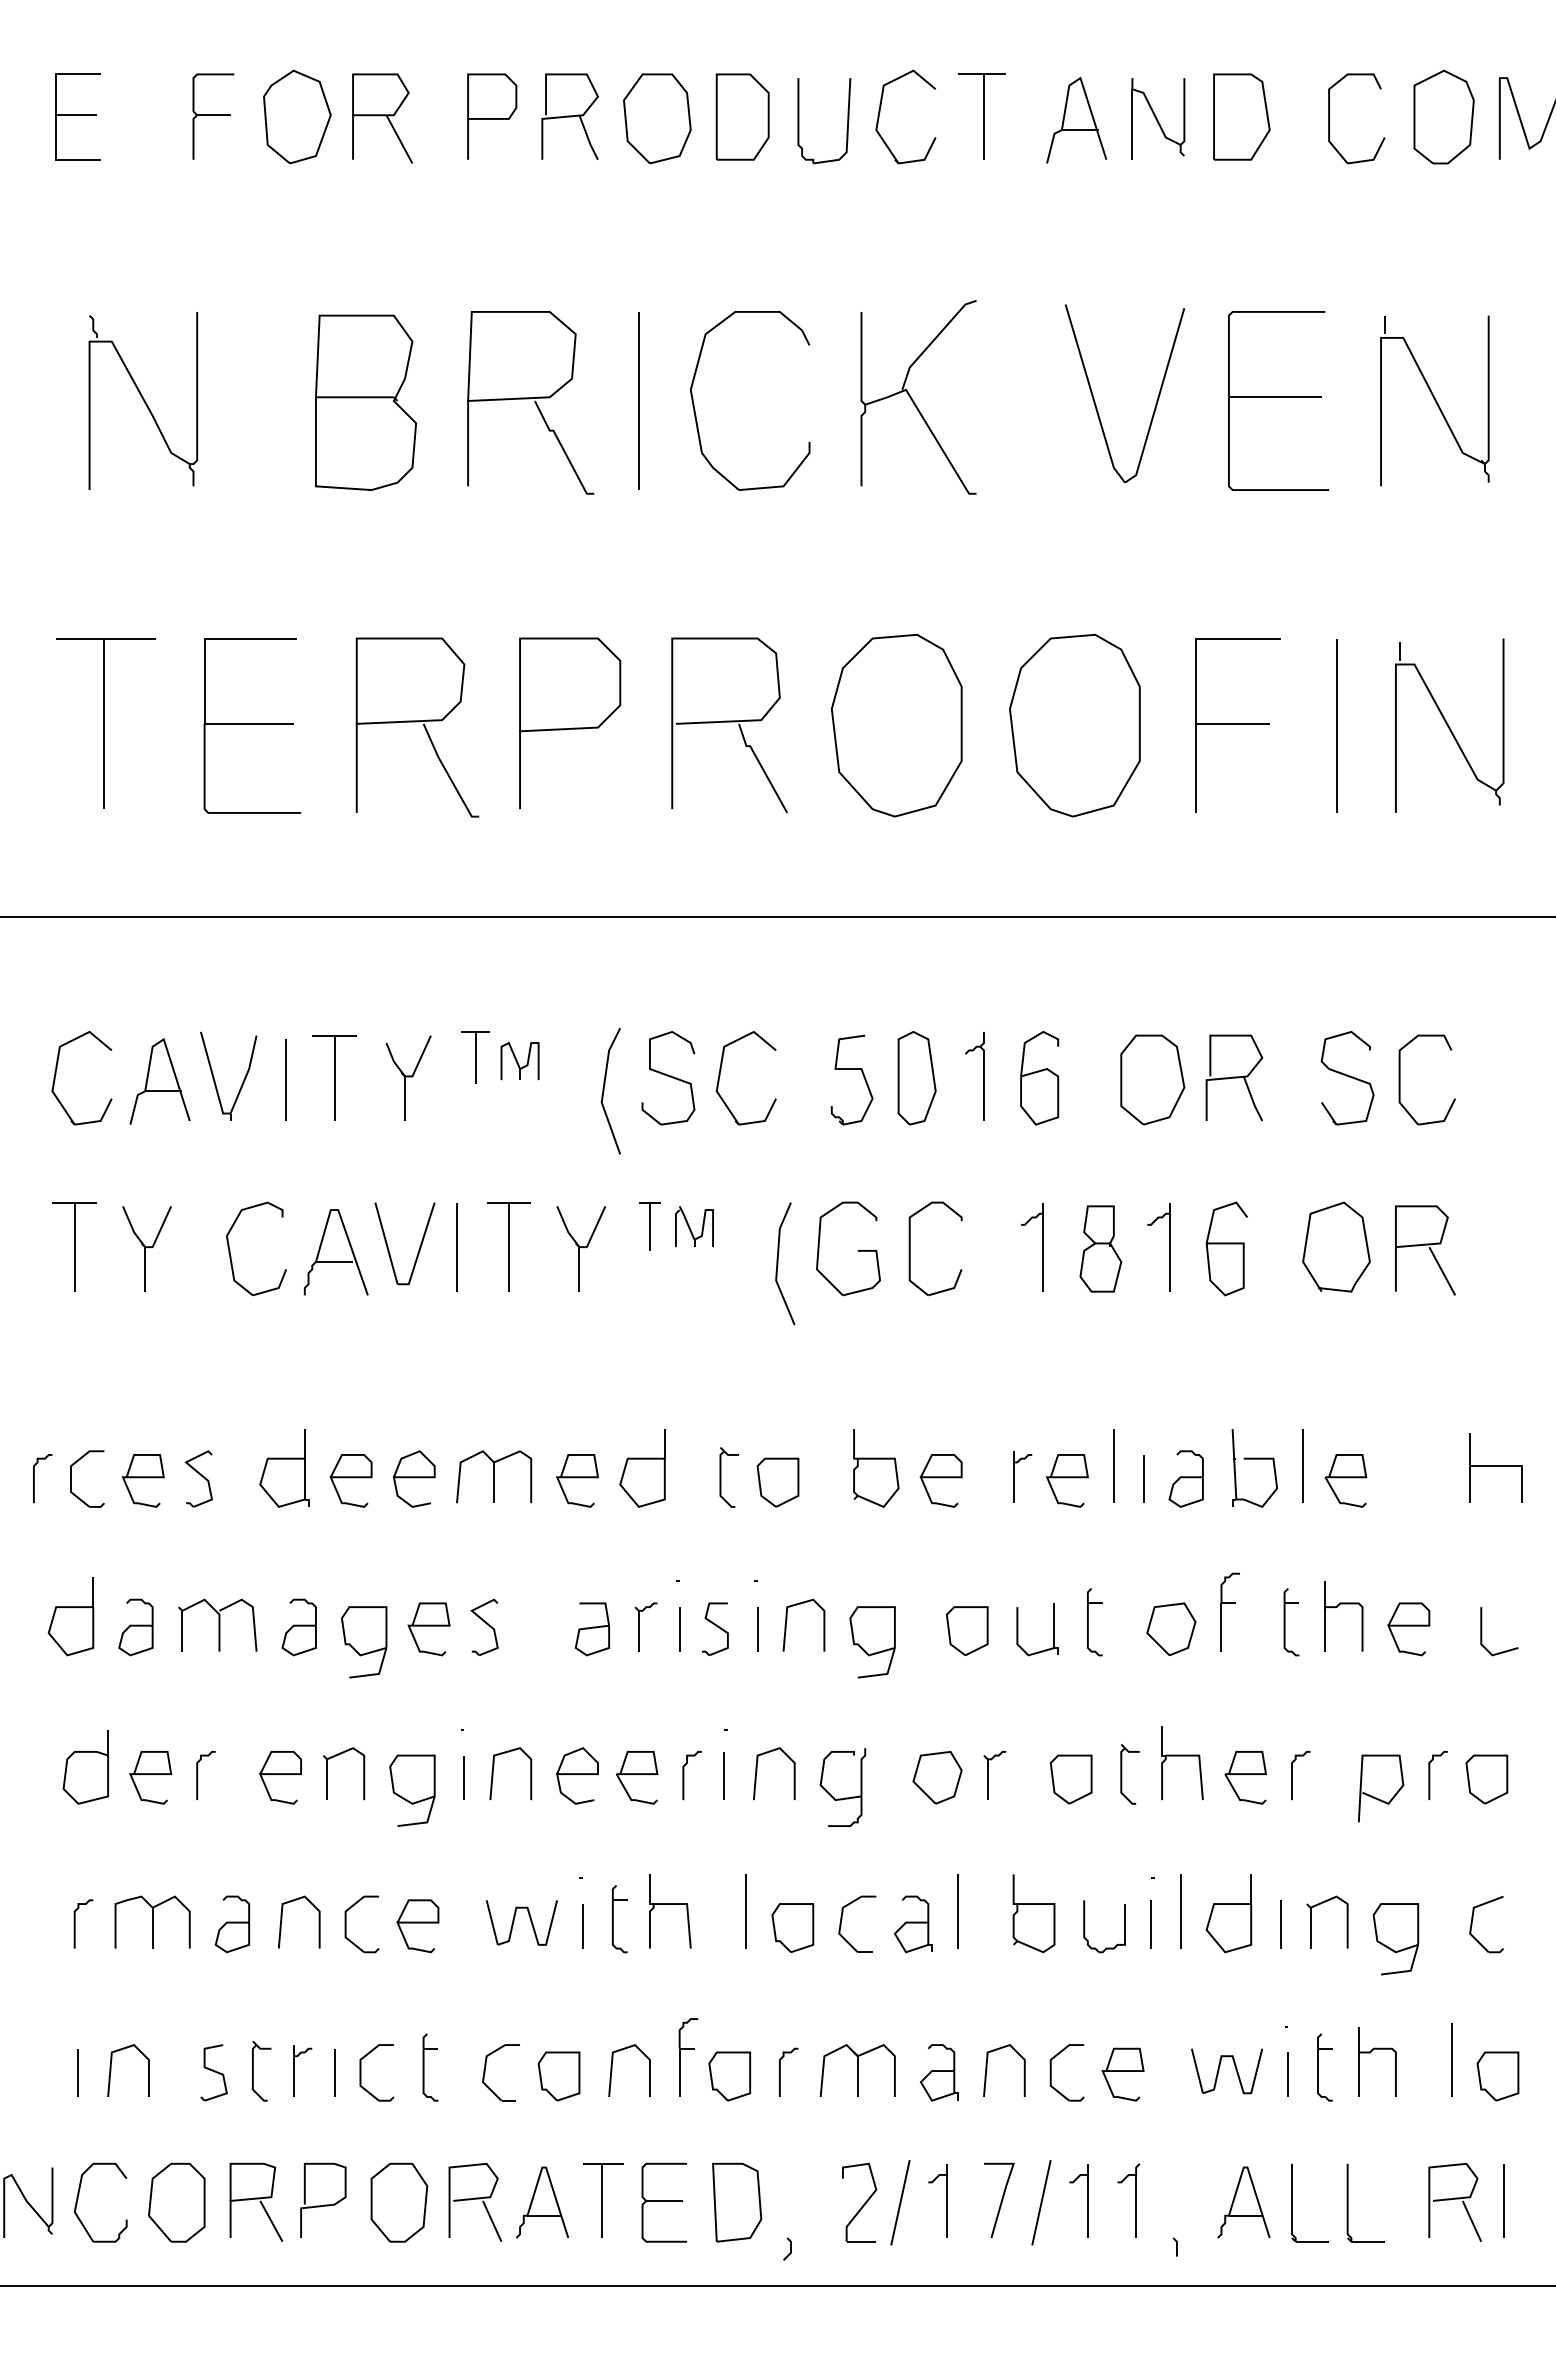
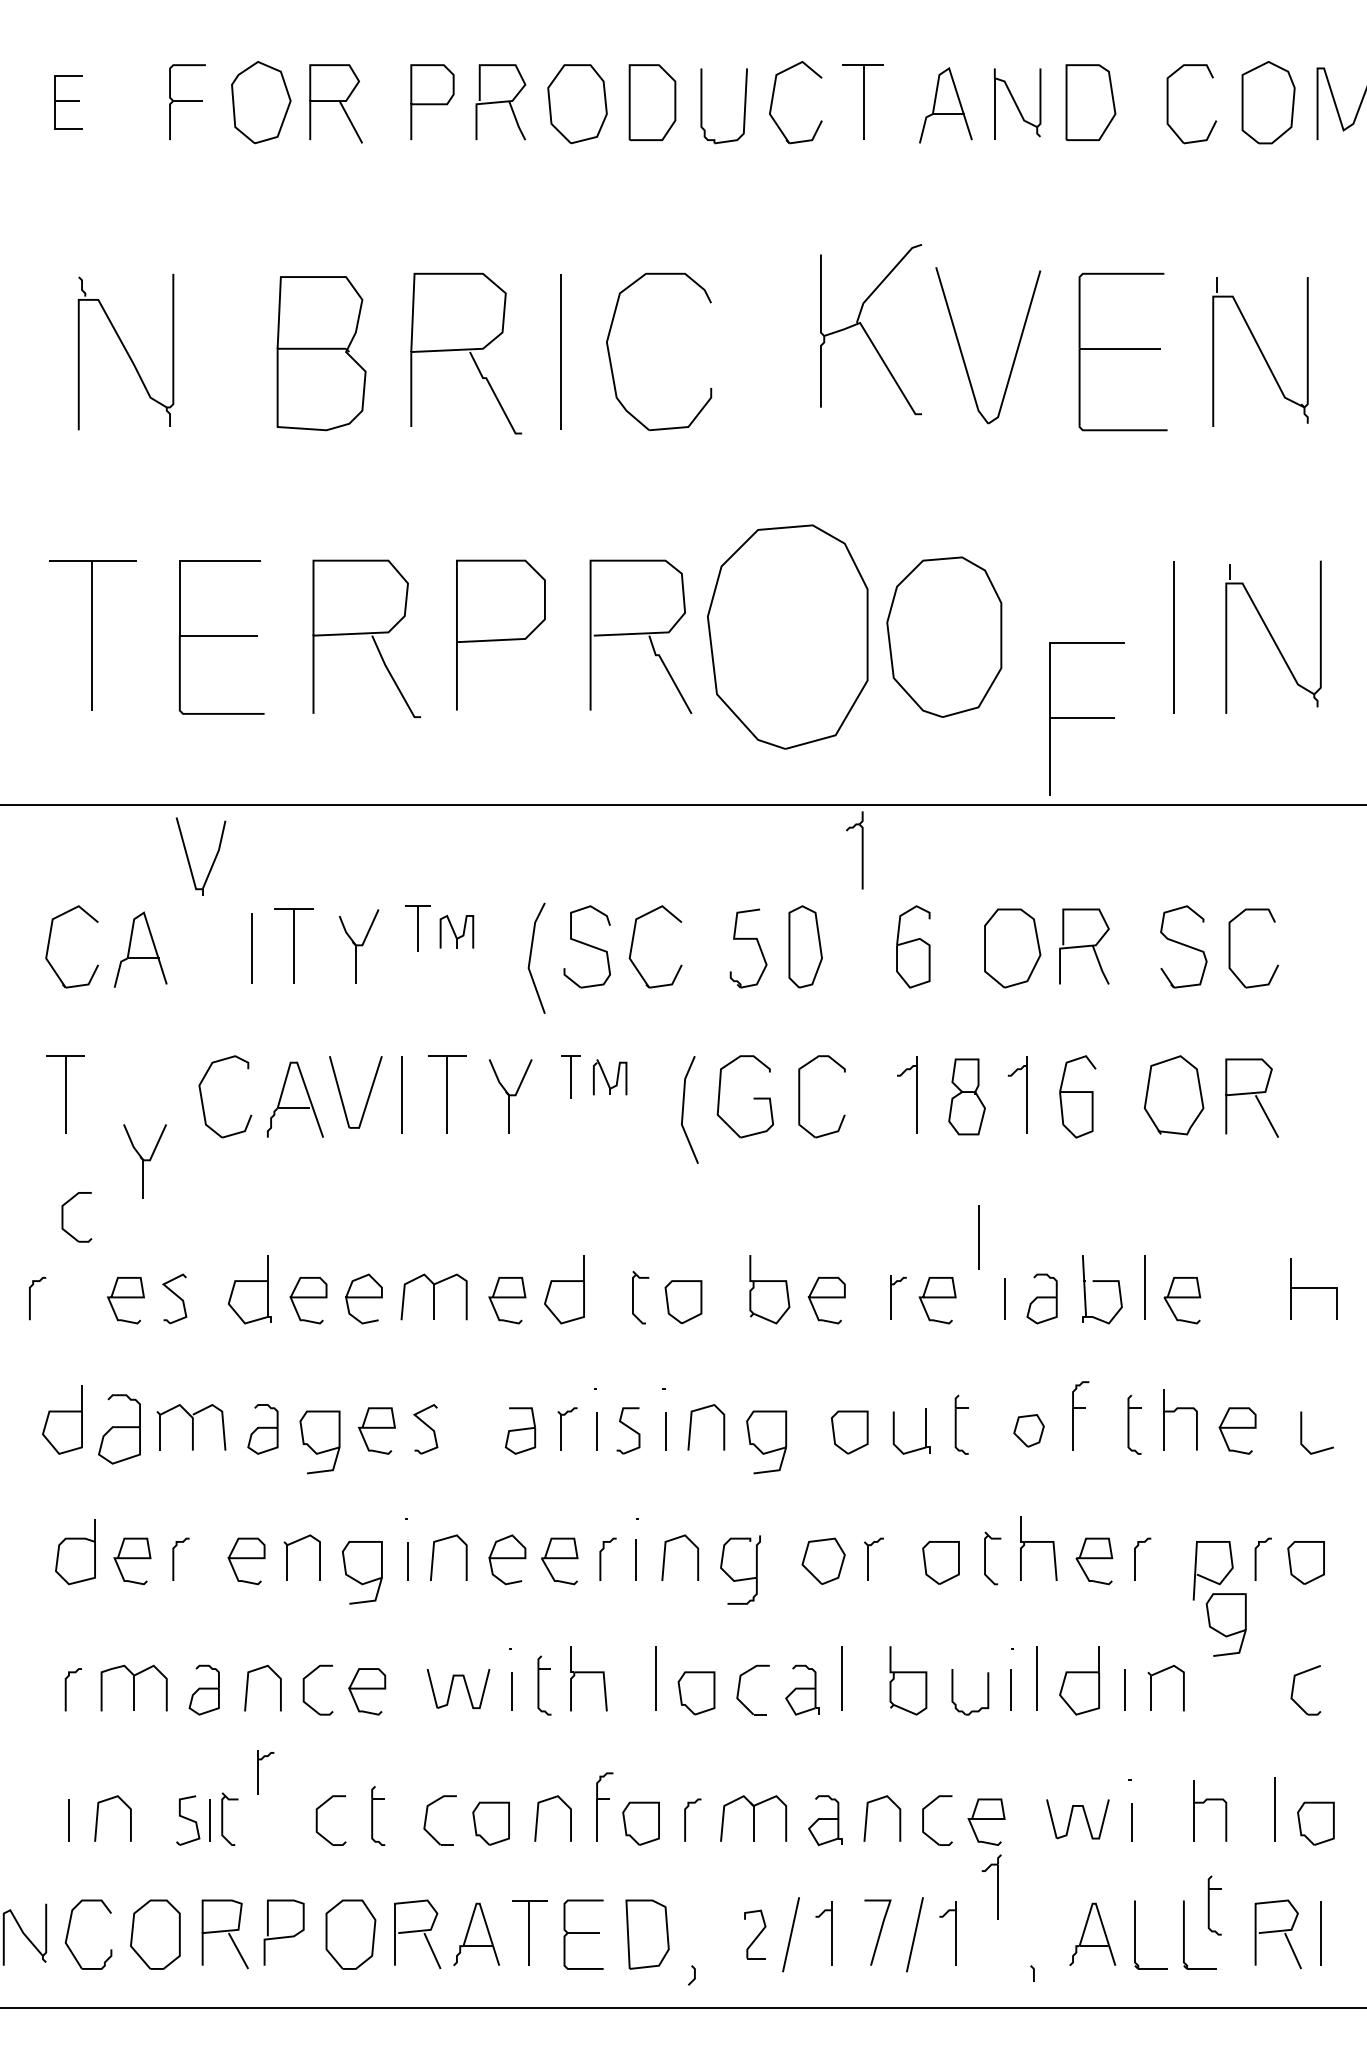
part: (77, 116) -> (68, 102), size x0.7
part: (918, 397) -> (871, 329), moved
part: (896, 725) -> (787, 637), size x1.4
part: (1237, 725) -> (1087, 719), moved
part: (983, 1076) -> (862, 850), moved
part: (215, 1080) -> (189, 860), moved
part: (146, 1248) -> (144, 1161), moved
line: (1113, 1465) -> (978, 1237), moved
part: (71, 1478) -> (62, 1216), moved
part: (135, 1627) -> (119, 1429), size x1.4
part: (1171, 1628) -> (1029, 1430), size x0.7
curve: (1390, 1947) -> (1221, 1632), moved
part: (1324, 2067) -> (1214, 1905), moved
part: (294, 2070) -> (258, 1771), moved
line: (334, 2072) -> (209, 1820), moved
part: (1135, 2200) -> (997, 1887), moved
part: (859, 2202) -> (755, 1934), size x0.7

